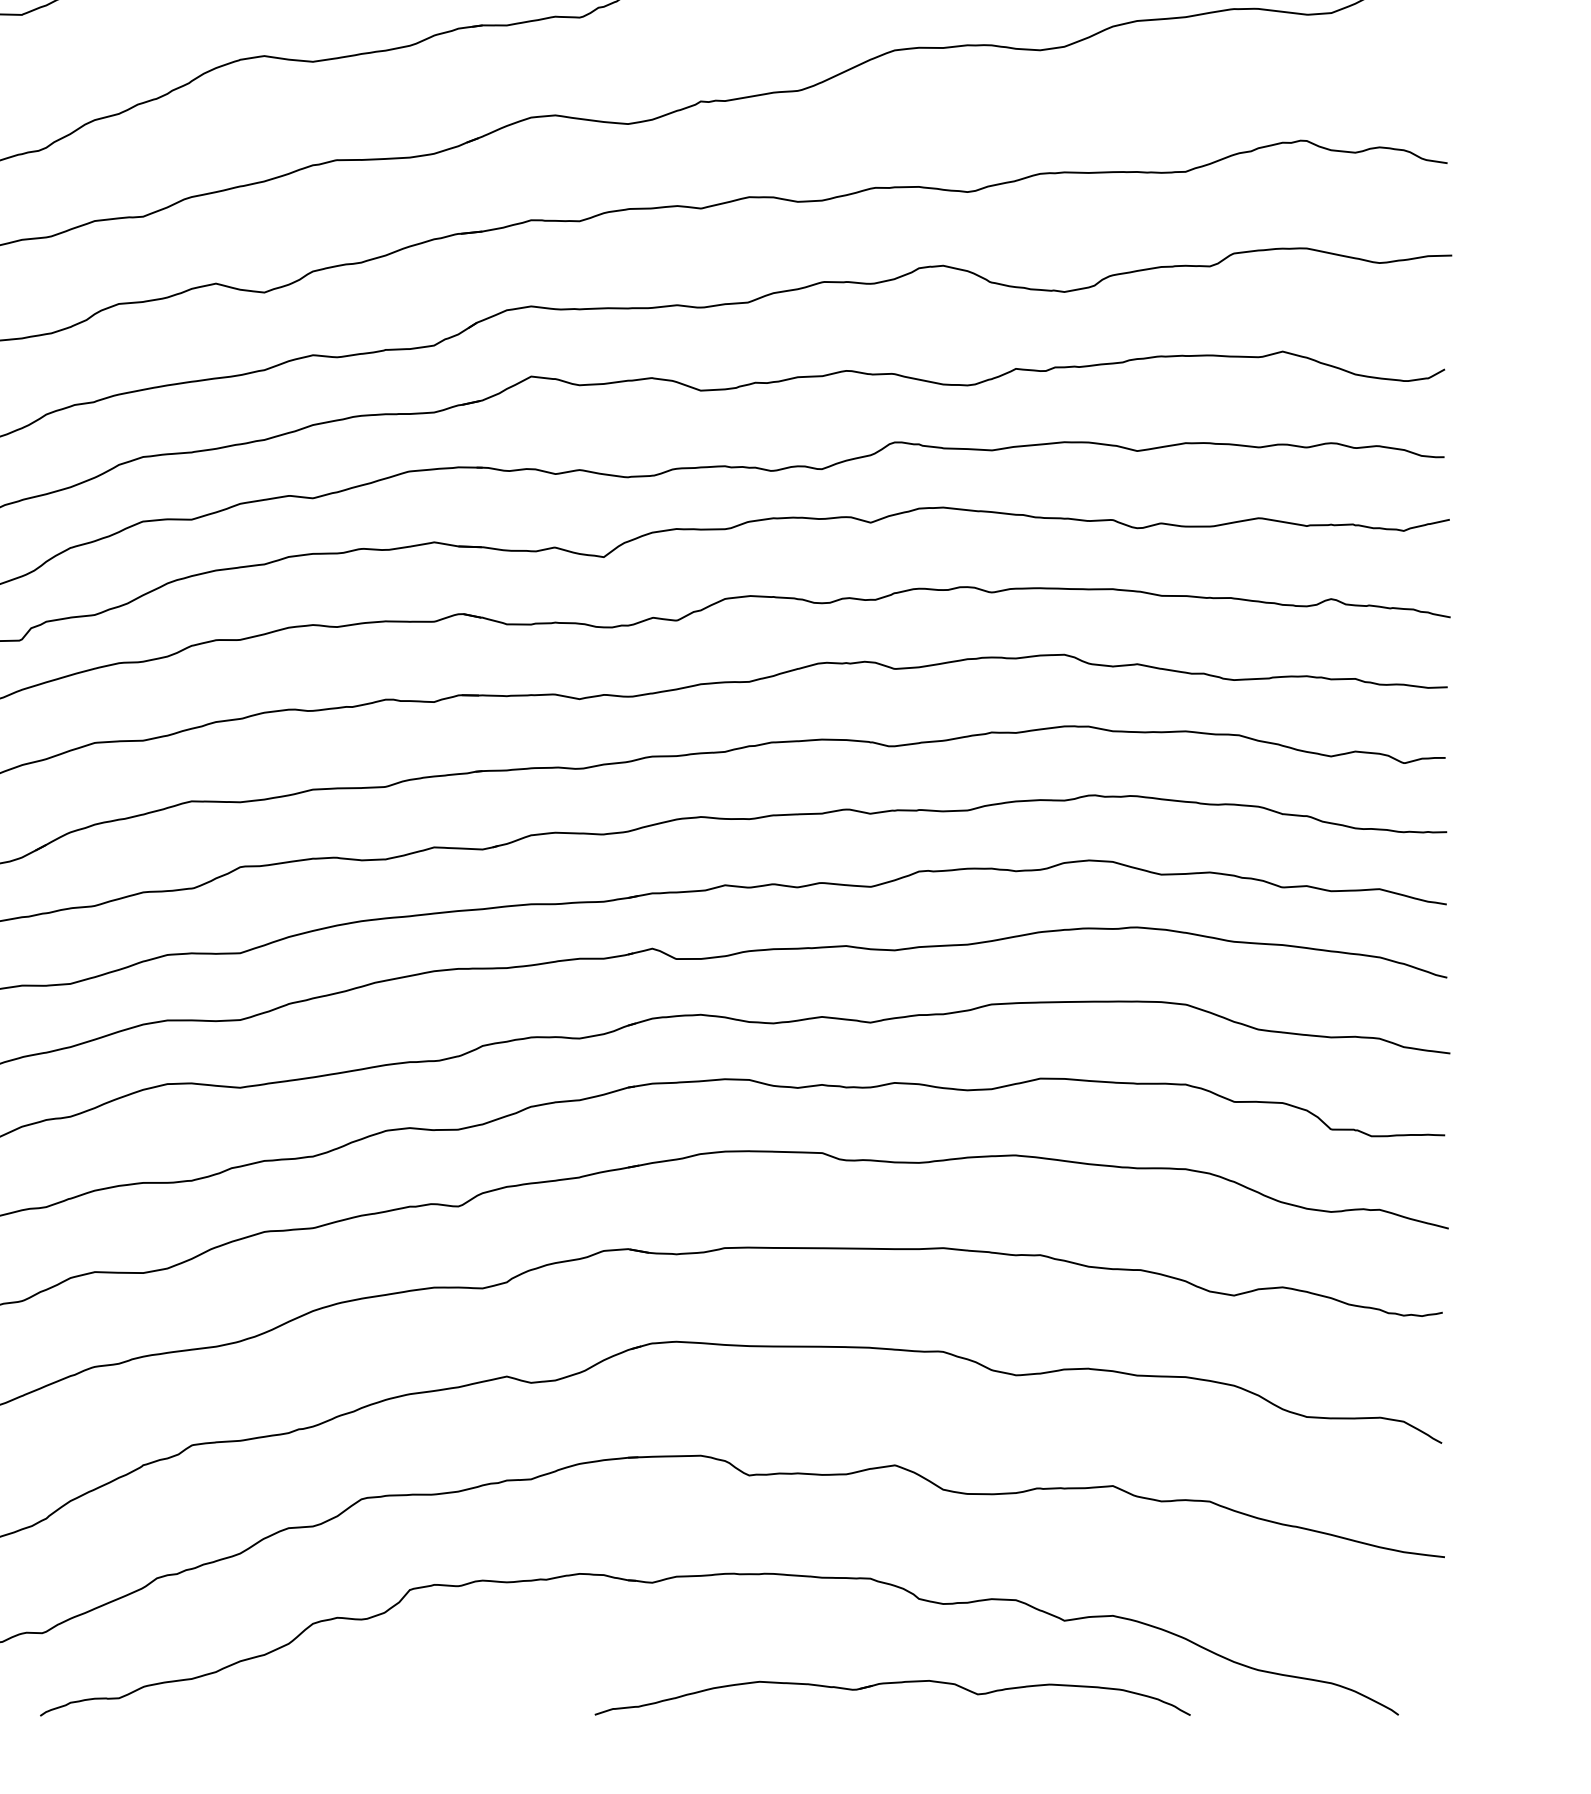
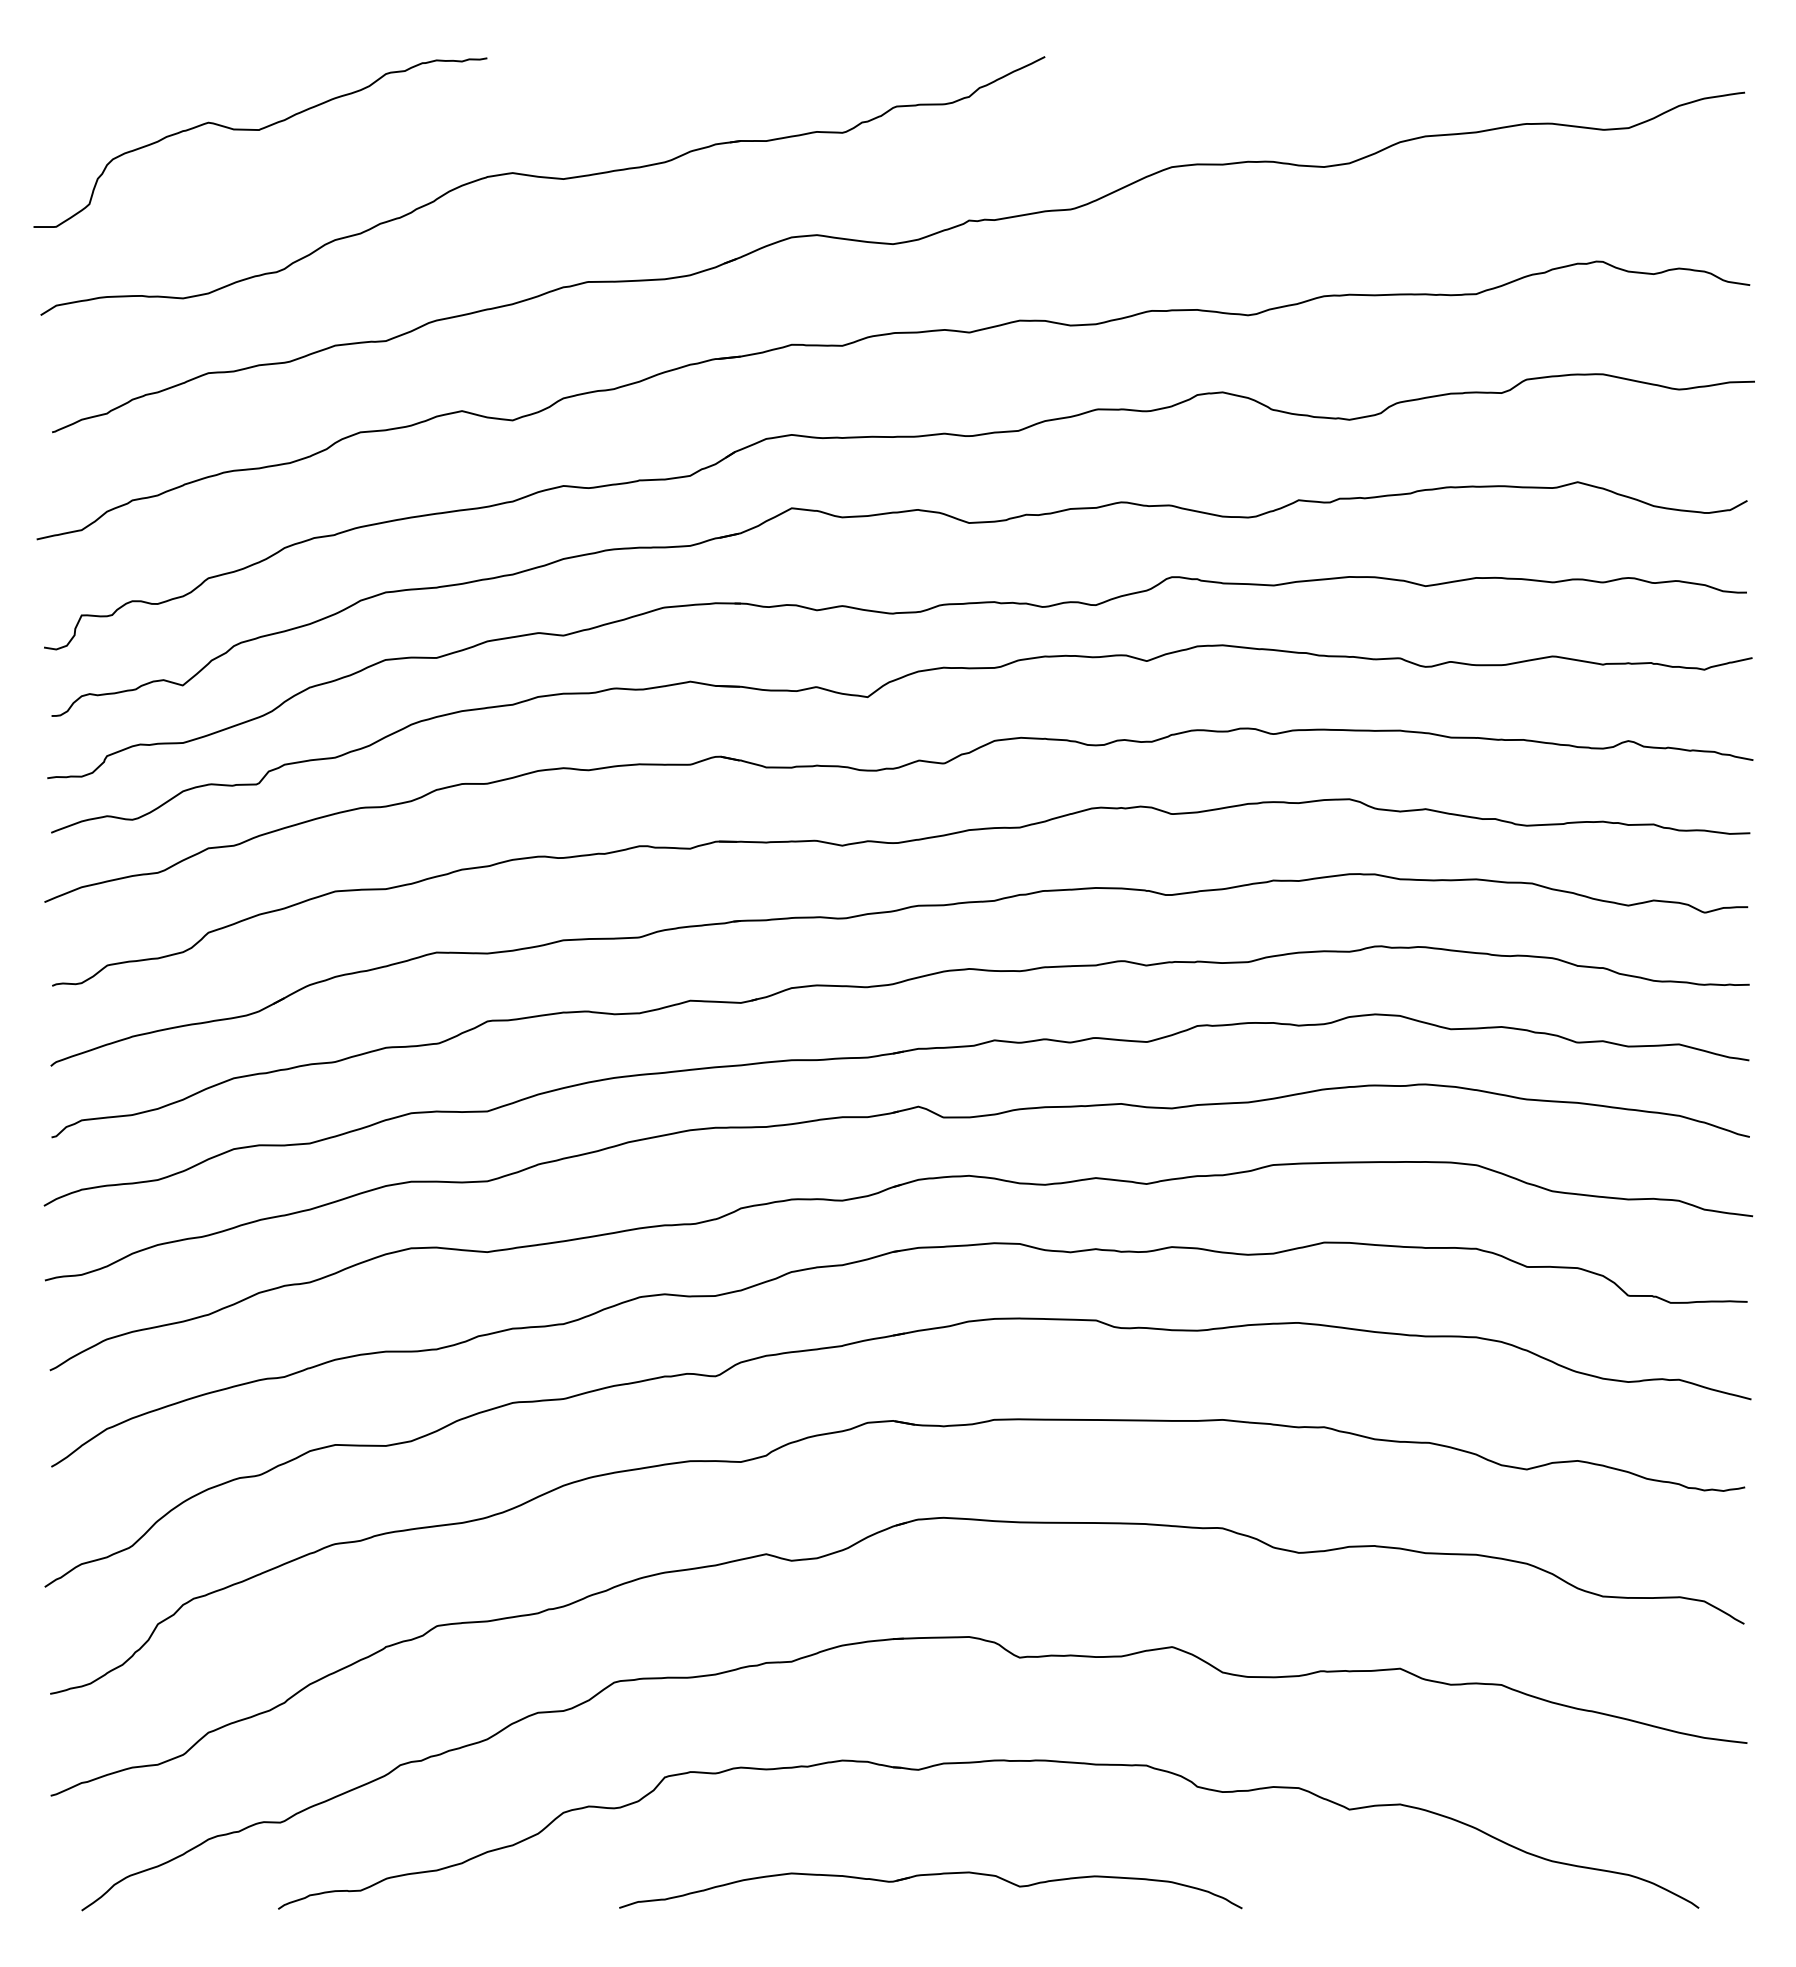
part: (892, 1683) -> (930, 1875), moved

